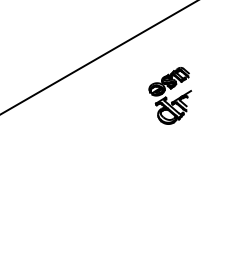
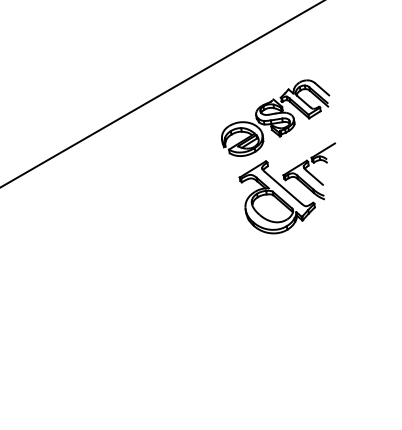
part: (169, 95) -> (276, 156), size x1.67

